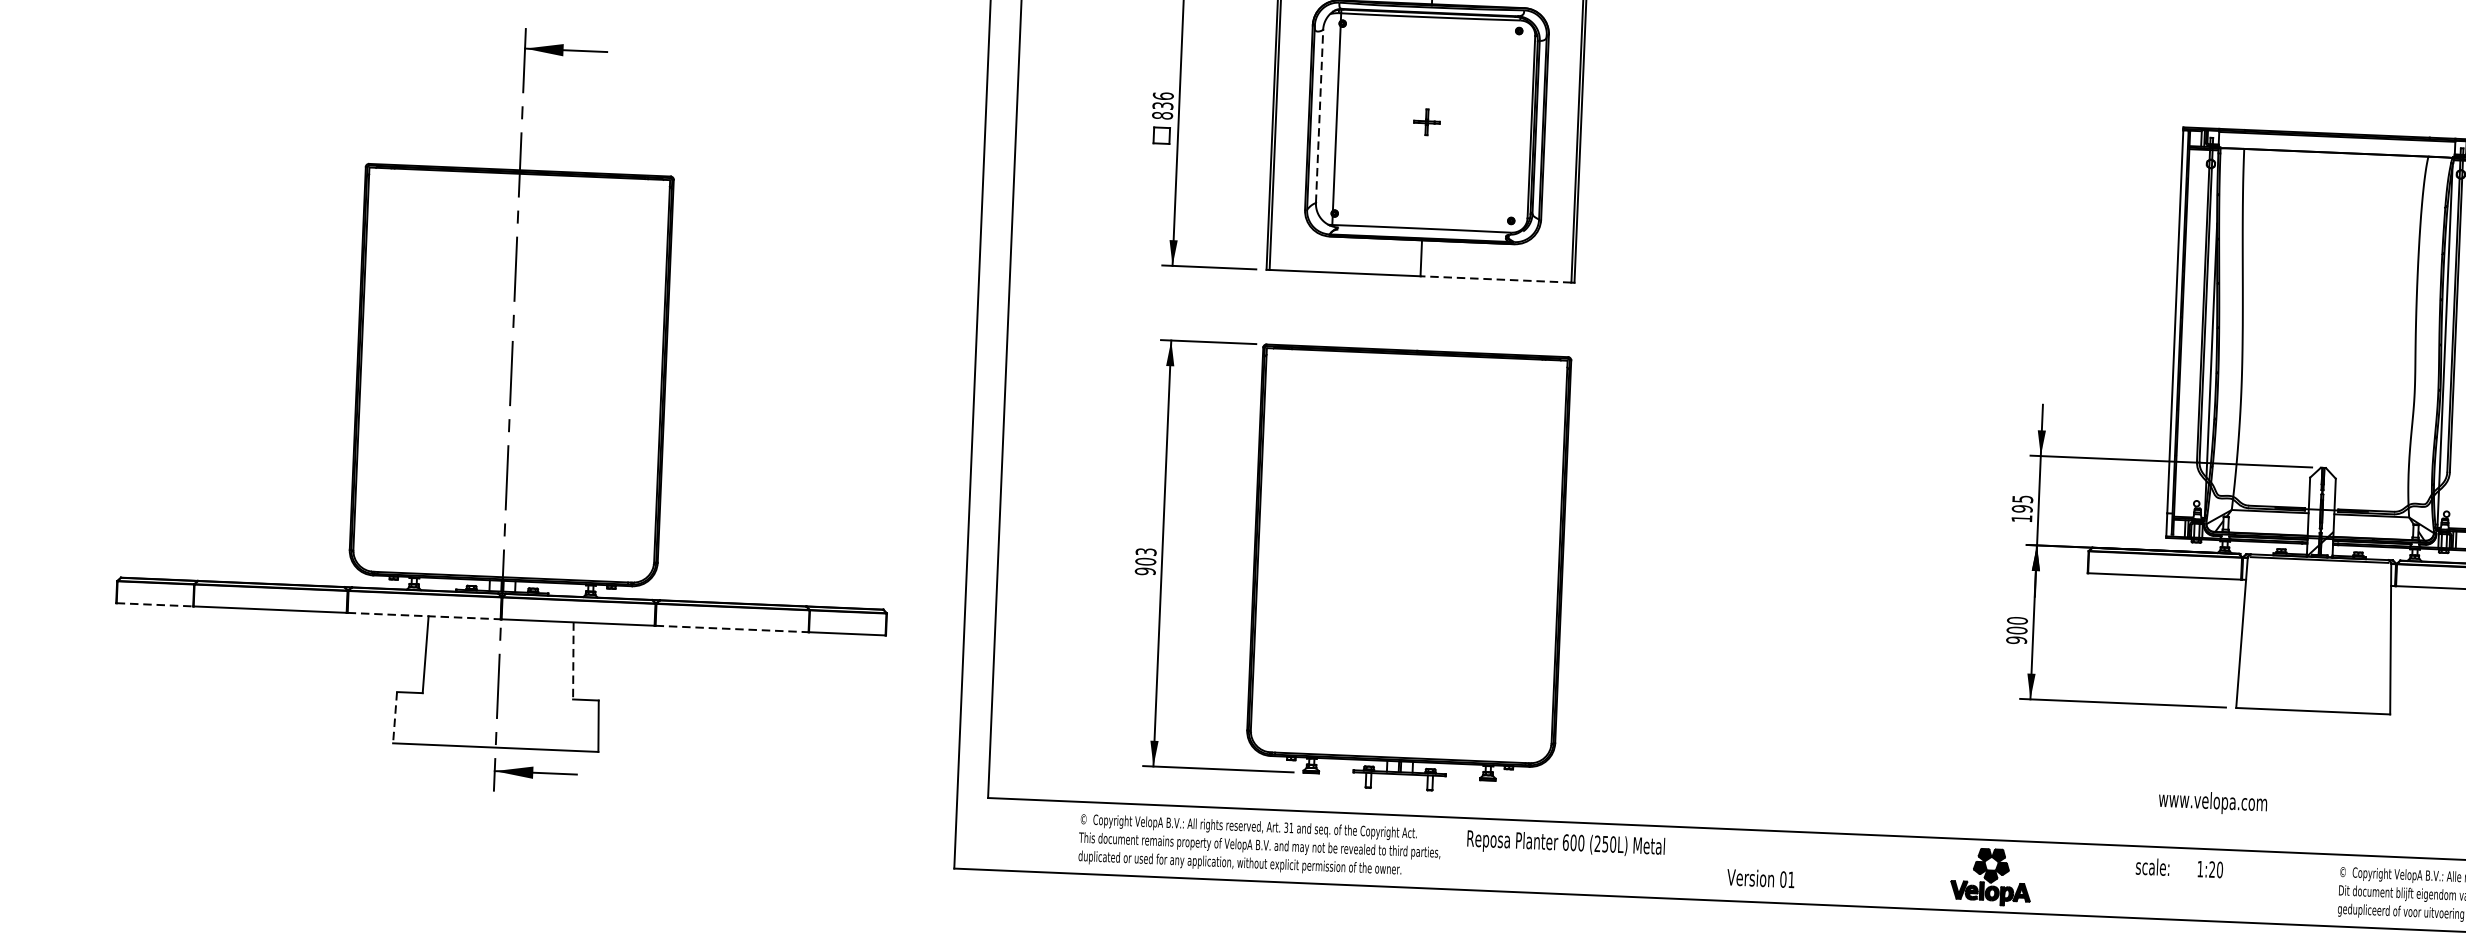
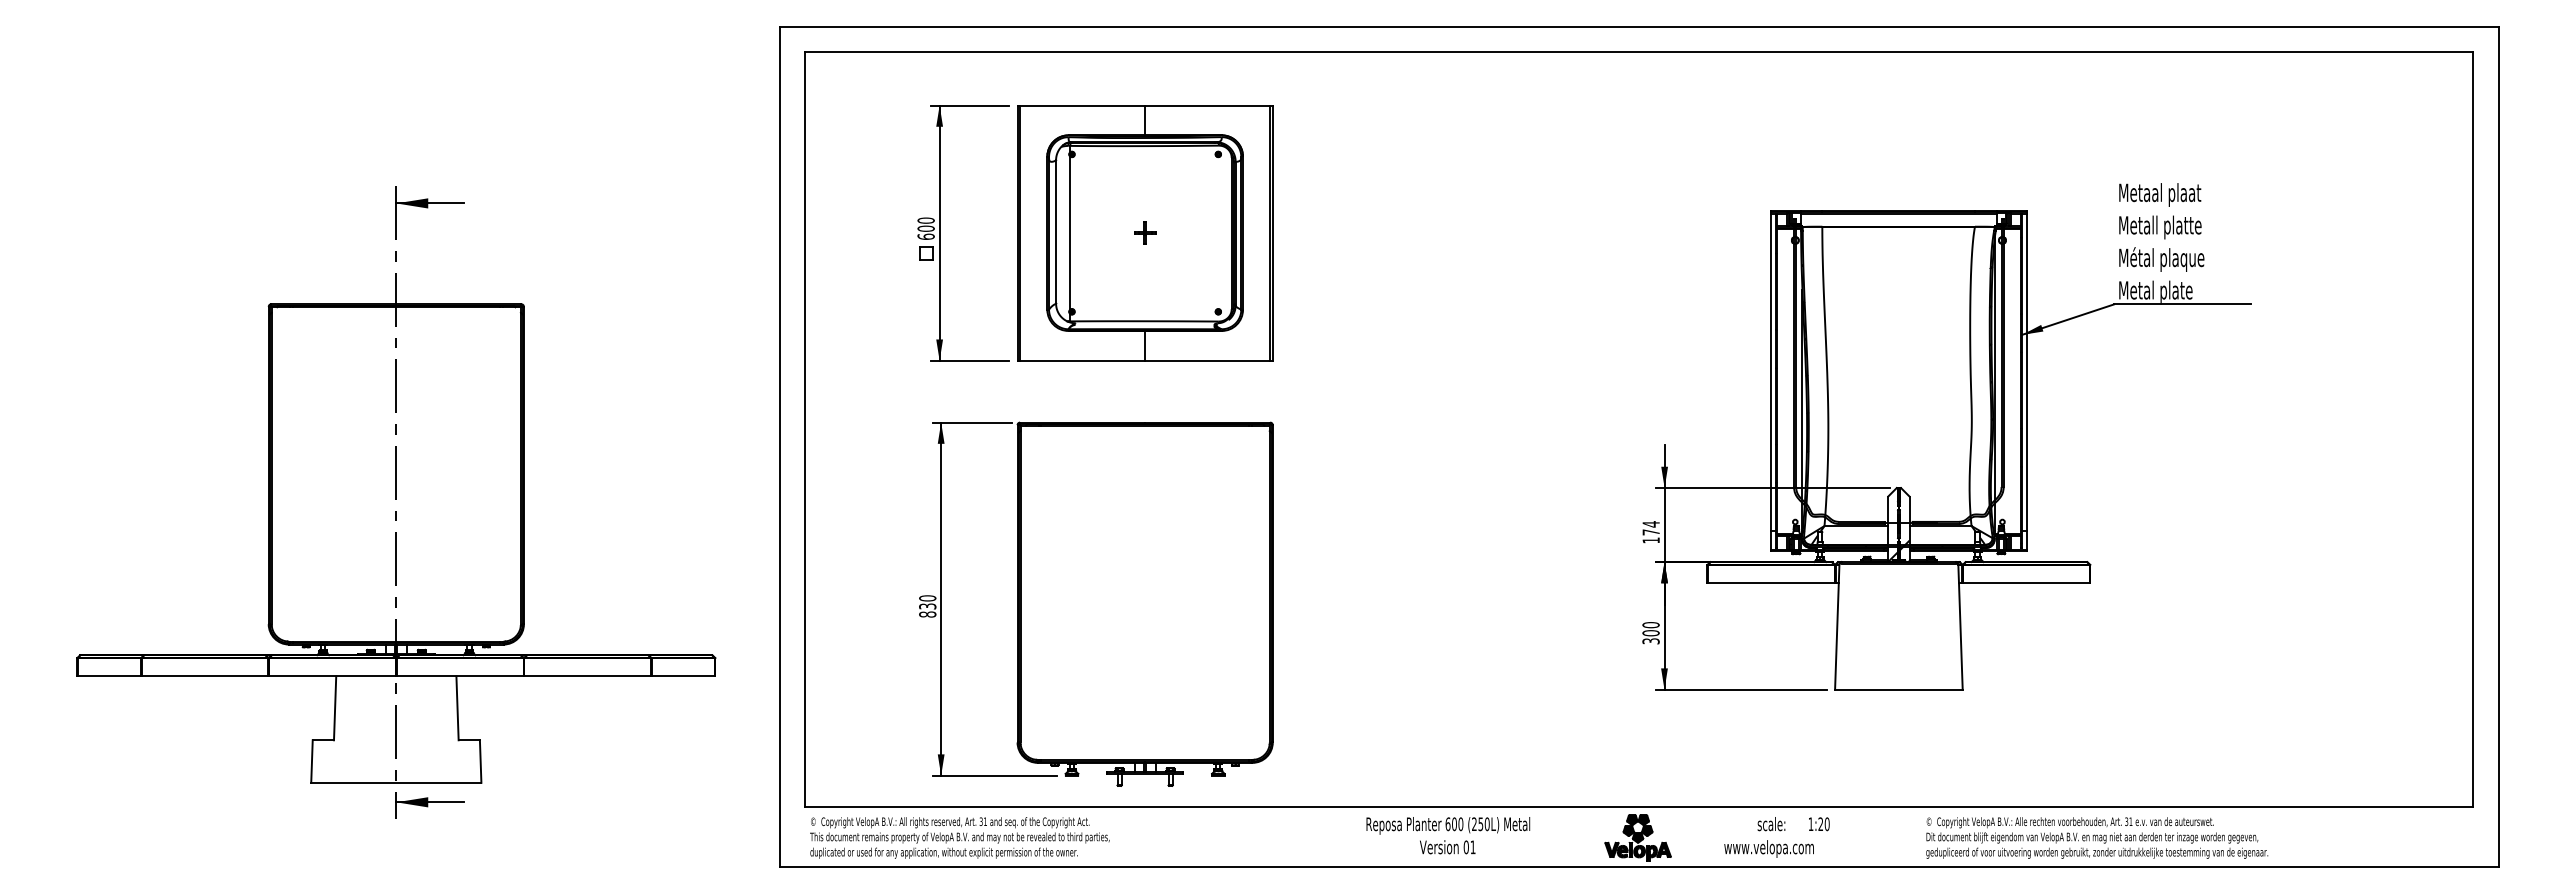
text: (1162, 105) -> (925, 228), 836 -> 600
line: (1320, 115) -> (1056, 231), dashed -> solid
line: (1495, 279) -> (1207, 360), dashed -> solid
text: (2021, 504) -> (1650, 528), 195 -> 174
text: (1145, 561) -> (927, 606), 903 -> 830
line: (155, 604) -> (109, 676), dashed -> solid
line: (425, 616) -> (333, 676), dashed -> solid
line: (732, 629) -> (588, 676), dashed -> solid
text: (2015, 640) -> (1650, 641), 900 -> 300
line: (573, 661) -> (457, 708), dashed -> solid
line: (394, 718) -> (311, 762), dashed -> solid
text: (2212, 802) -> (1768, 848), moved
text: (1566, 844) -> (1448, 825), moved
text: (1259, 845) -> (959, 837), moved

